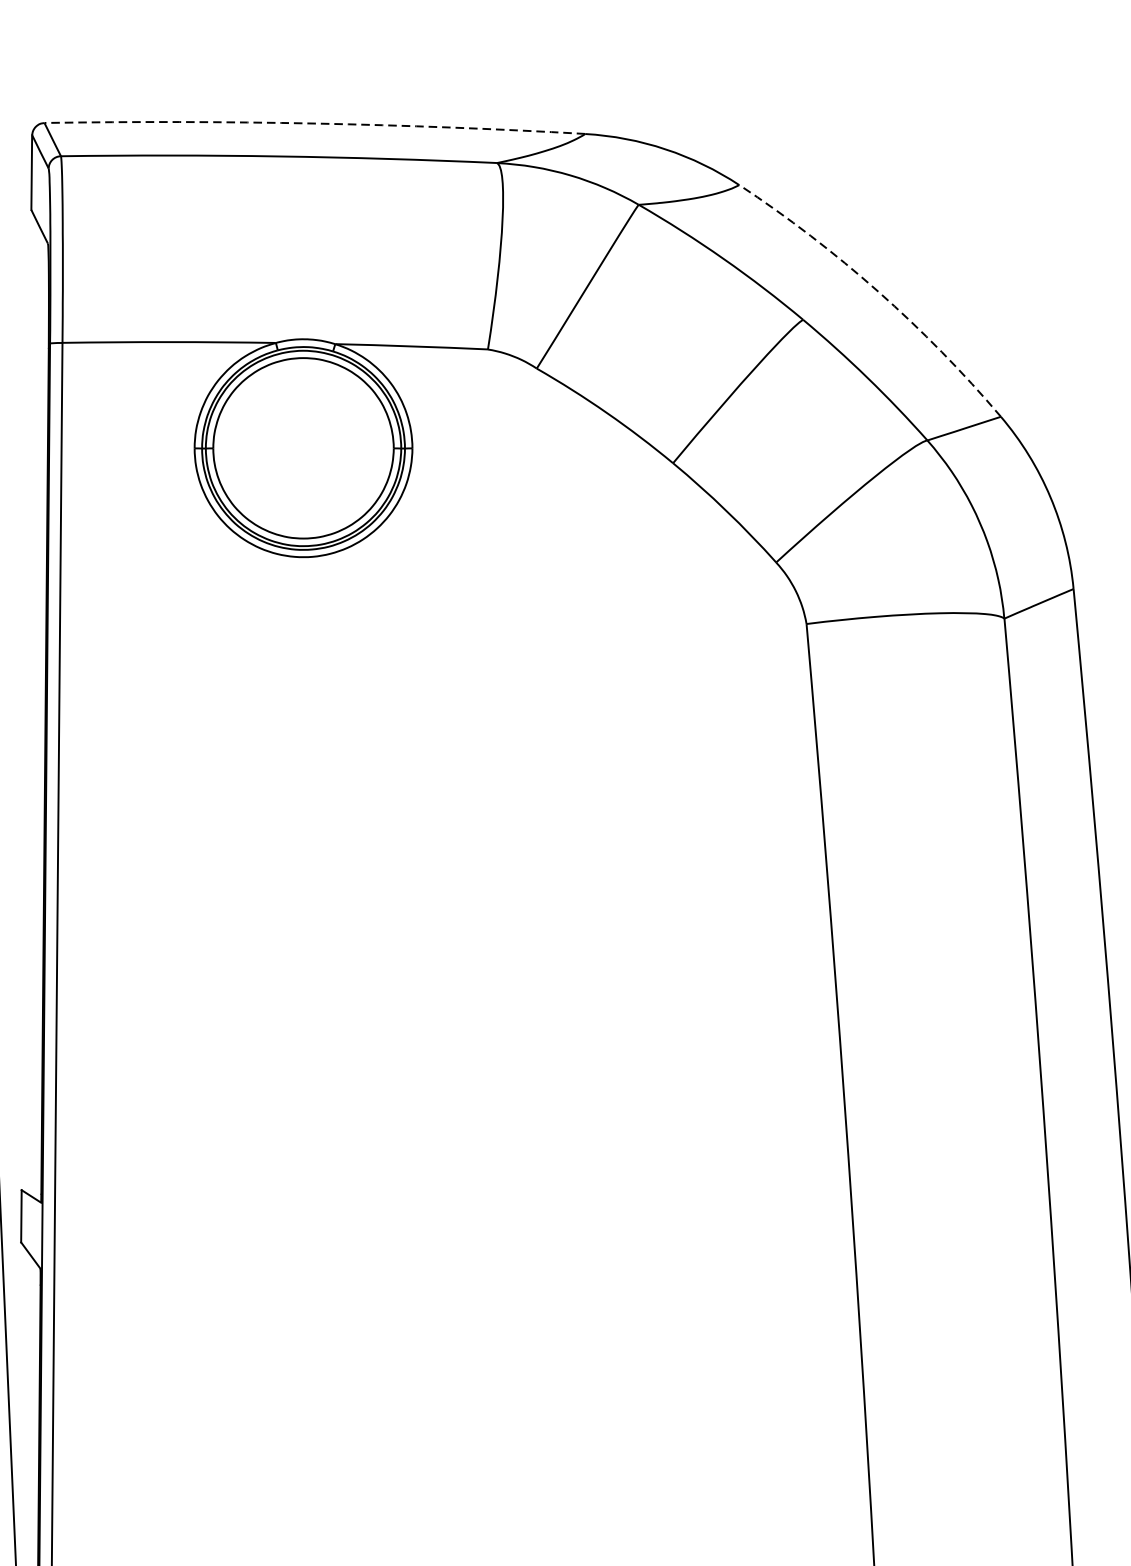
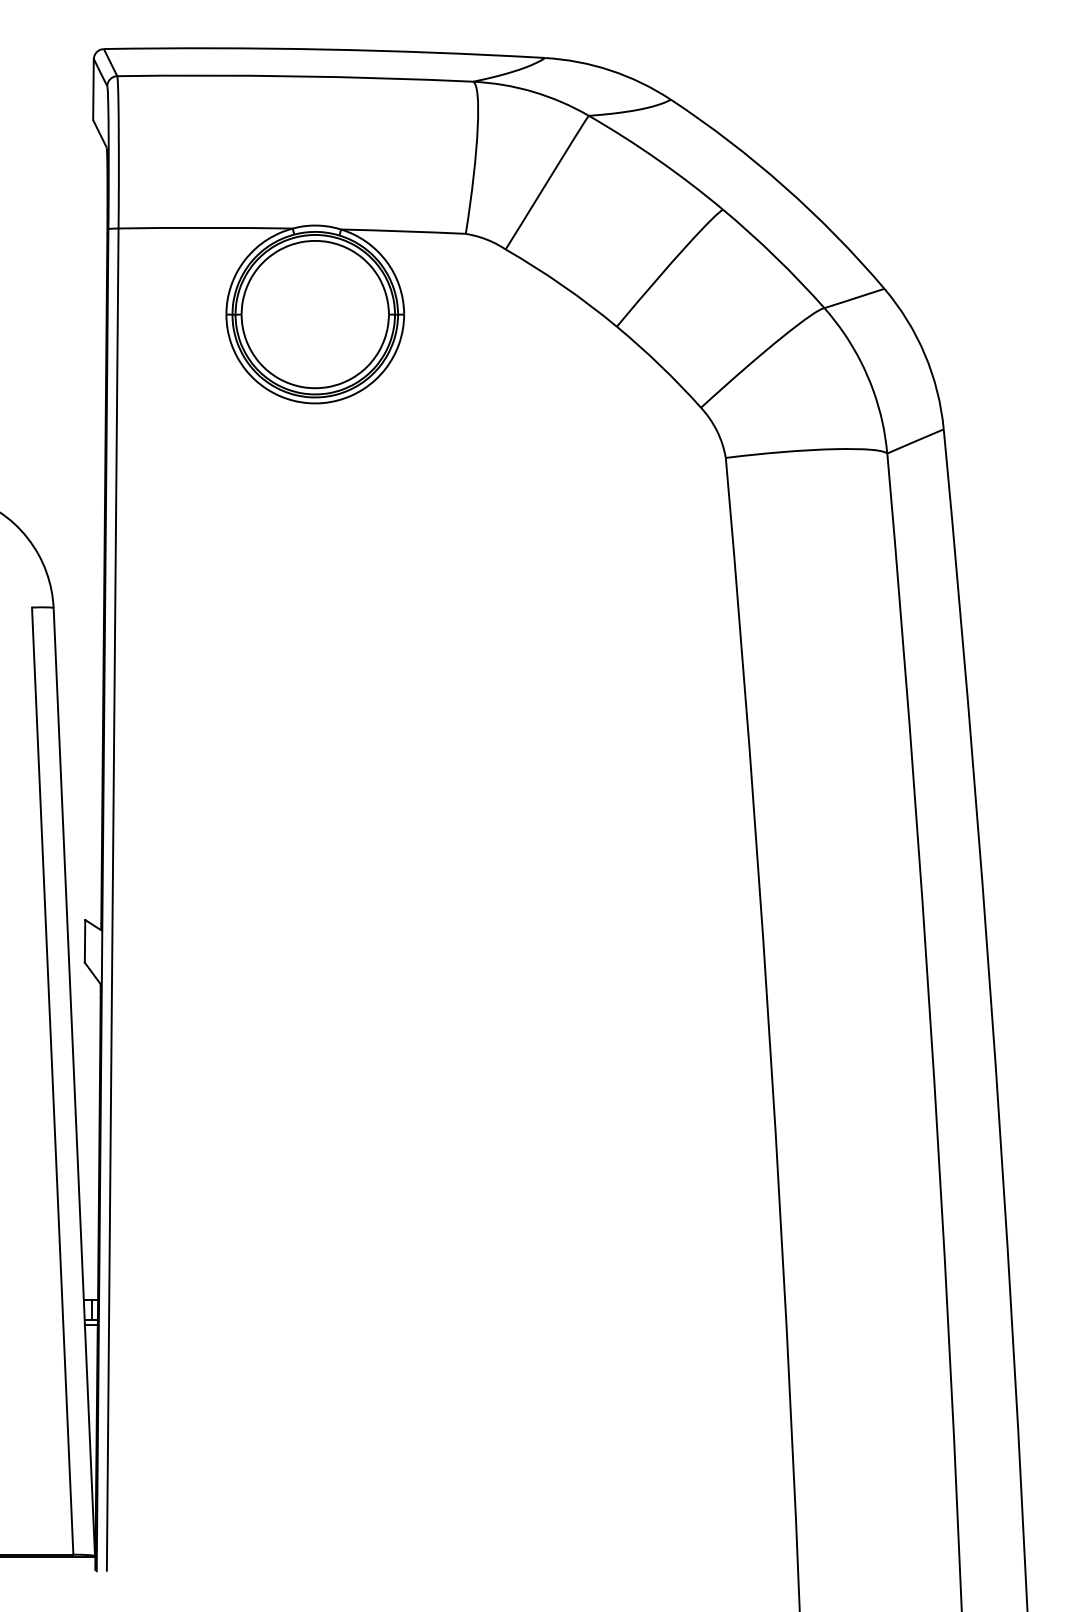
arc: (314, 123) -> (324, 49), dashed -> solid
arc: (878, 291) -> (784, 186), dashed -> solid

